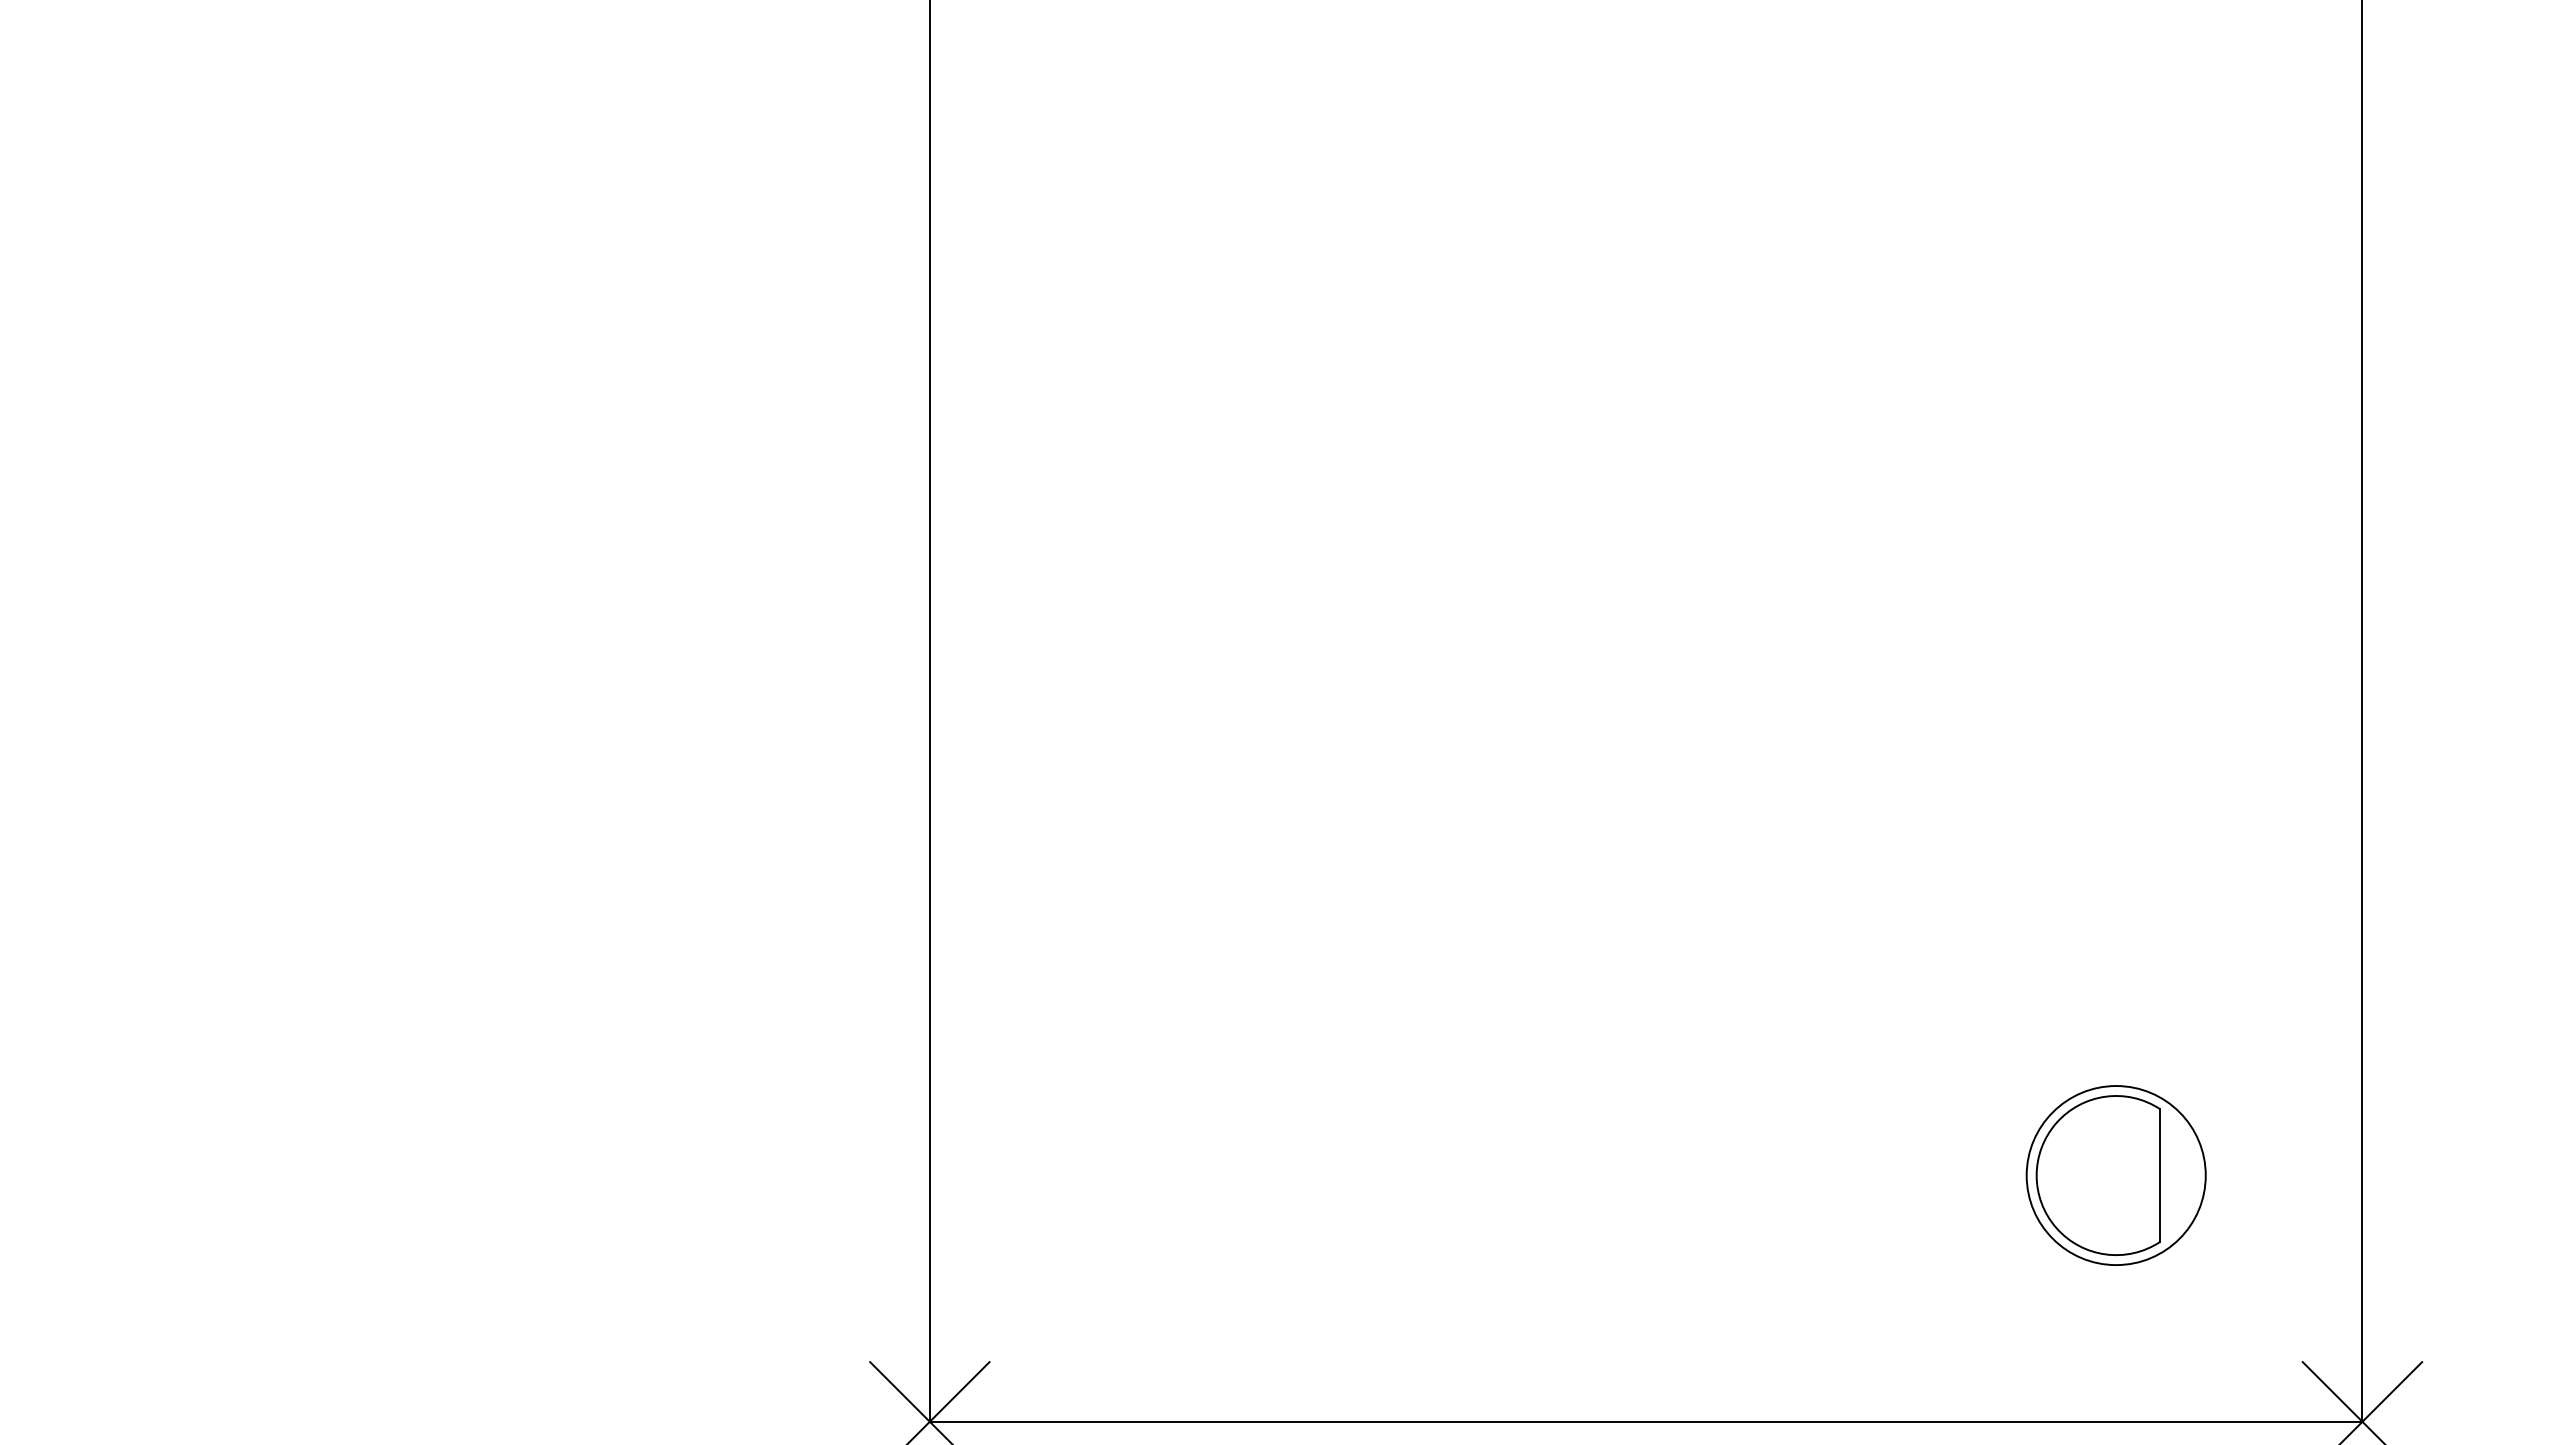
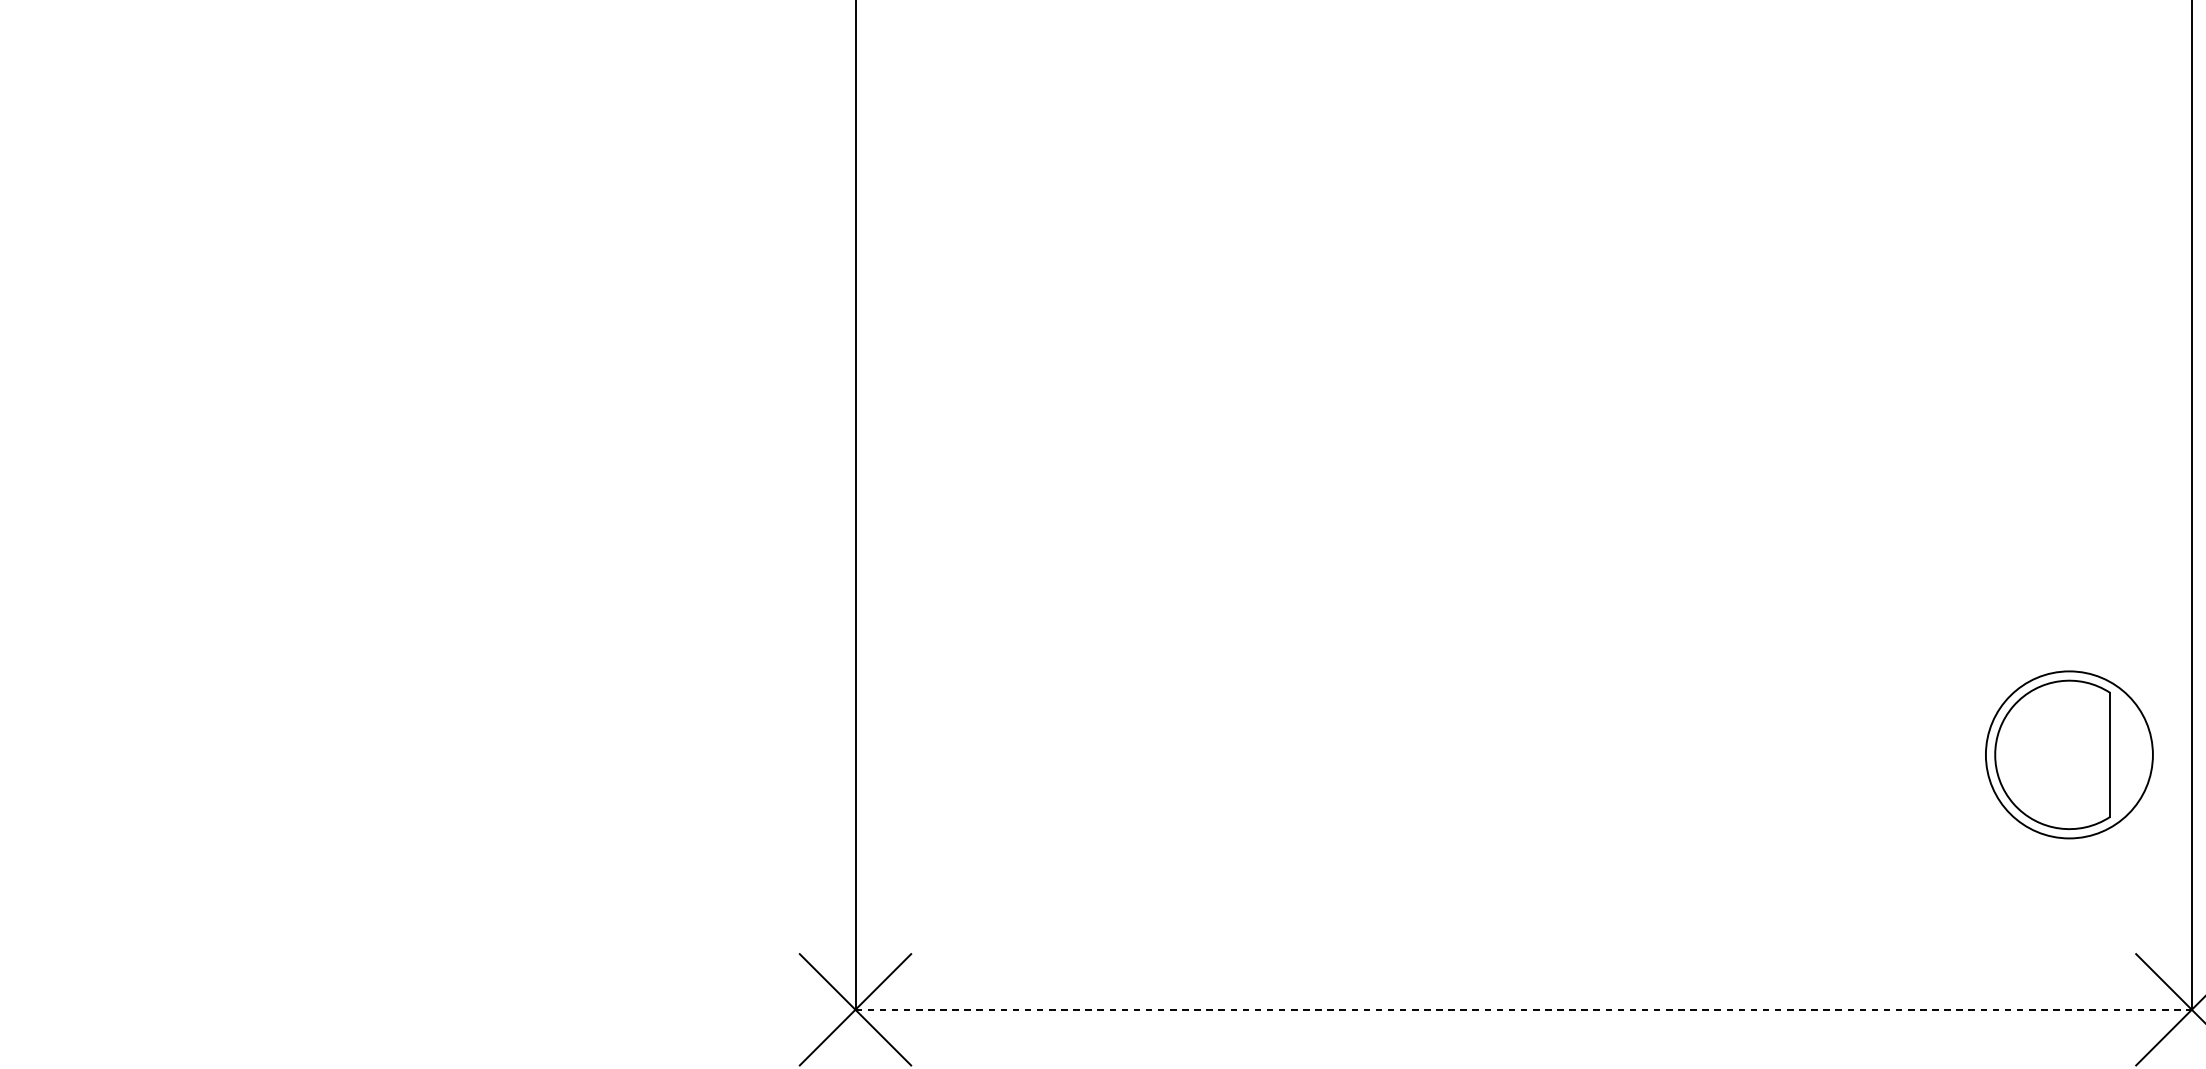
part: (2115, 1175) -> (2068, 754), moved
line: (1646, 1421) -> (1523, 1009), solid -> dashed

